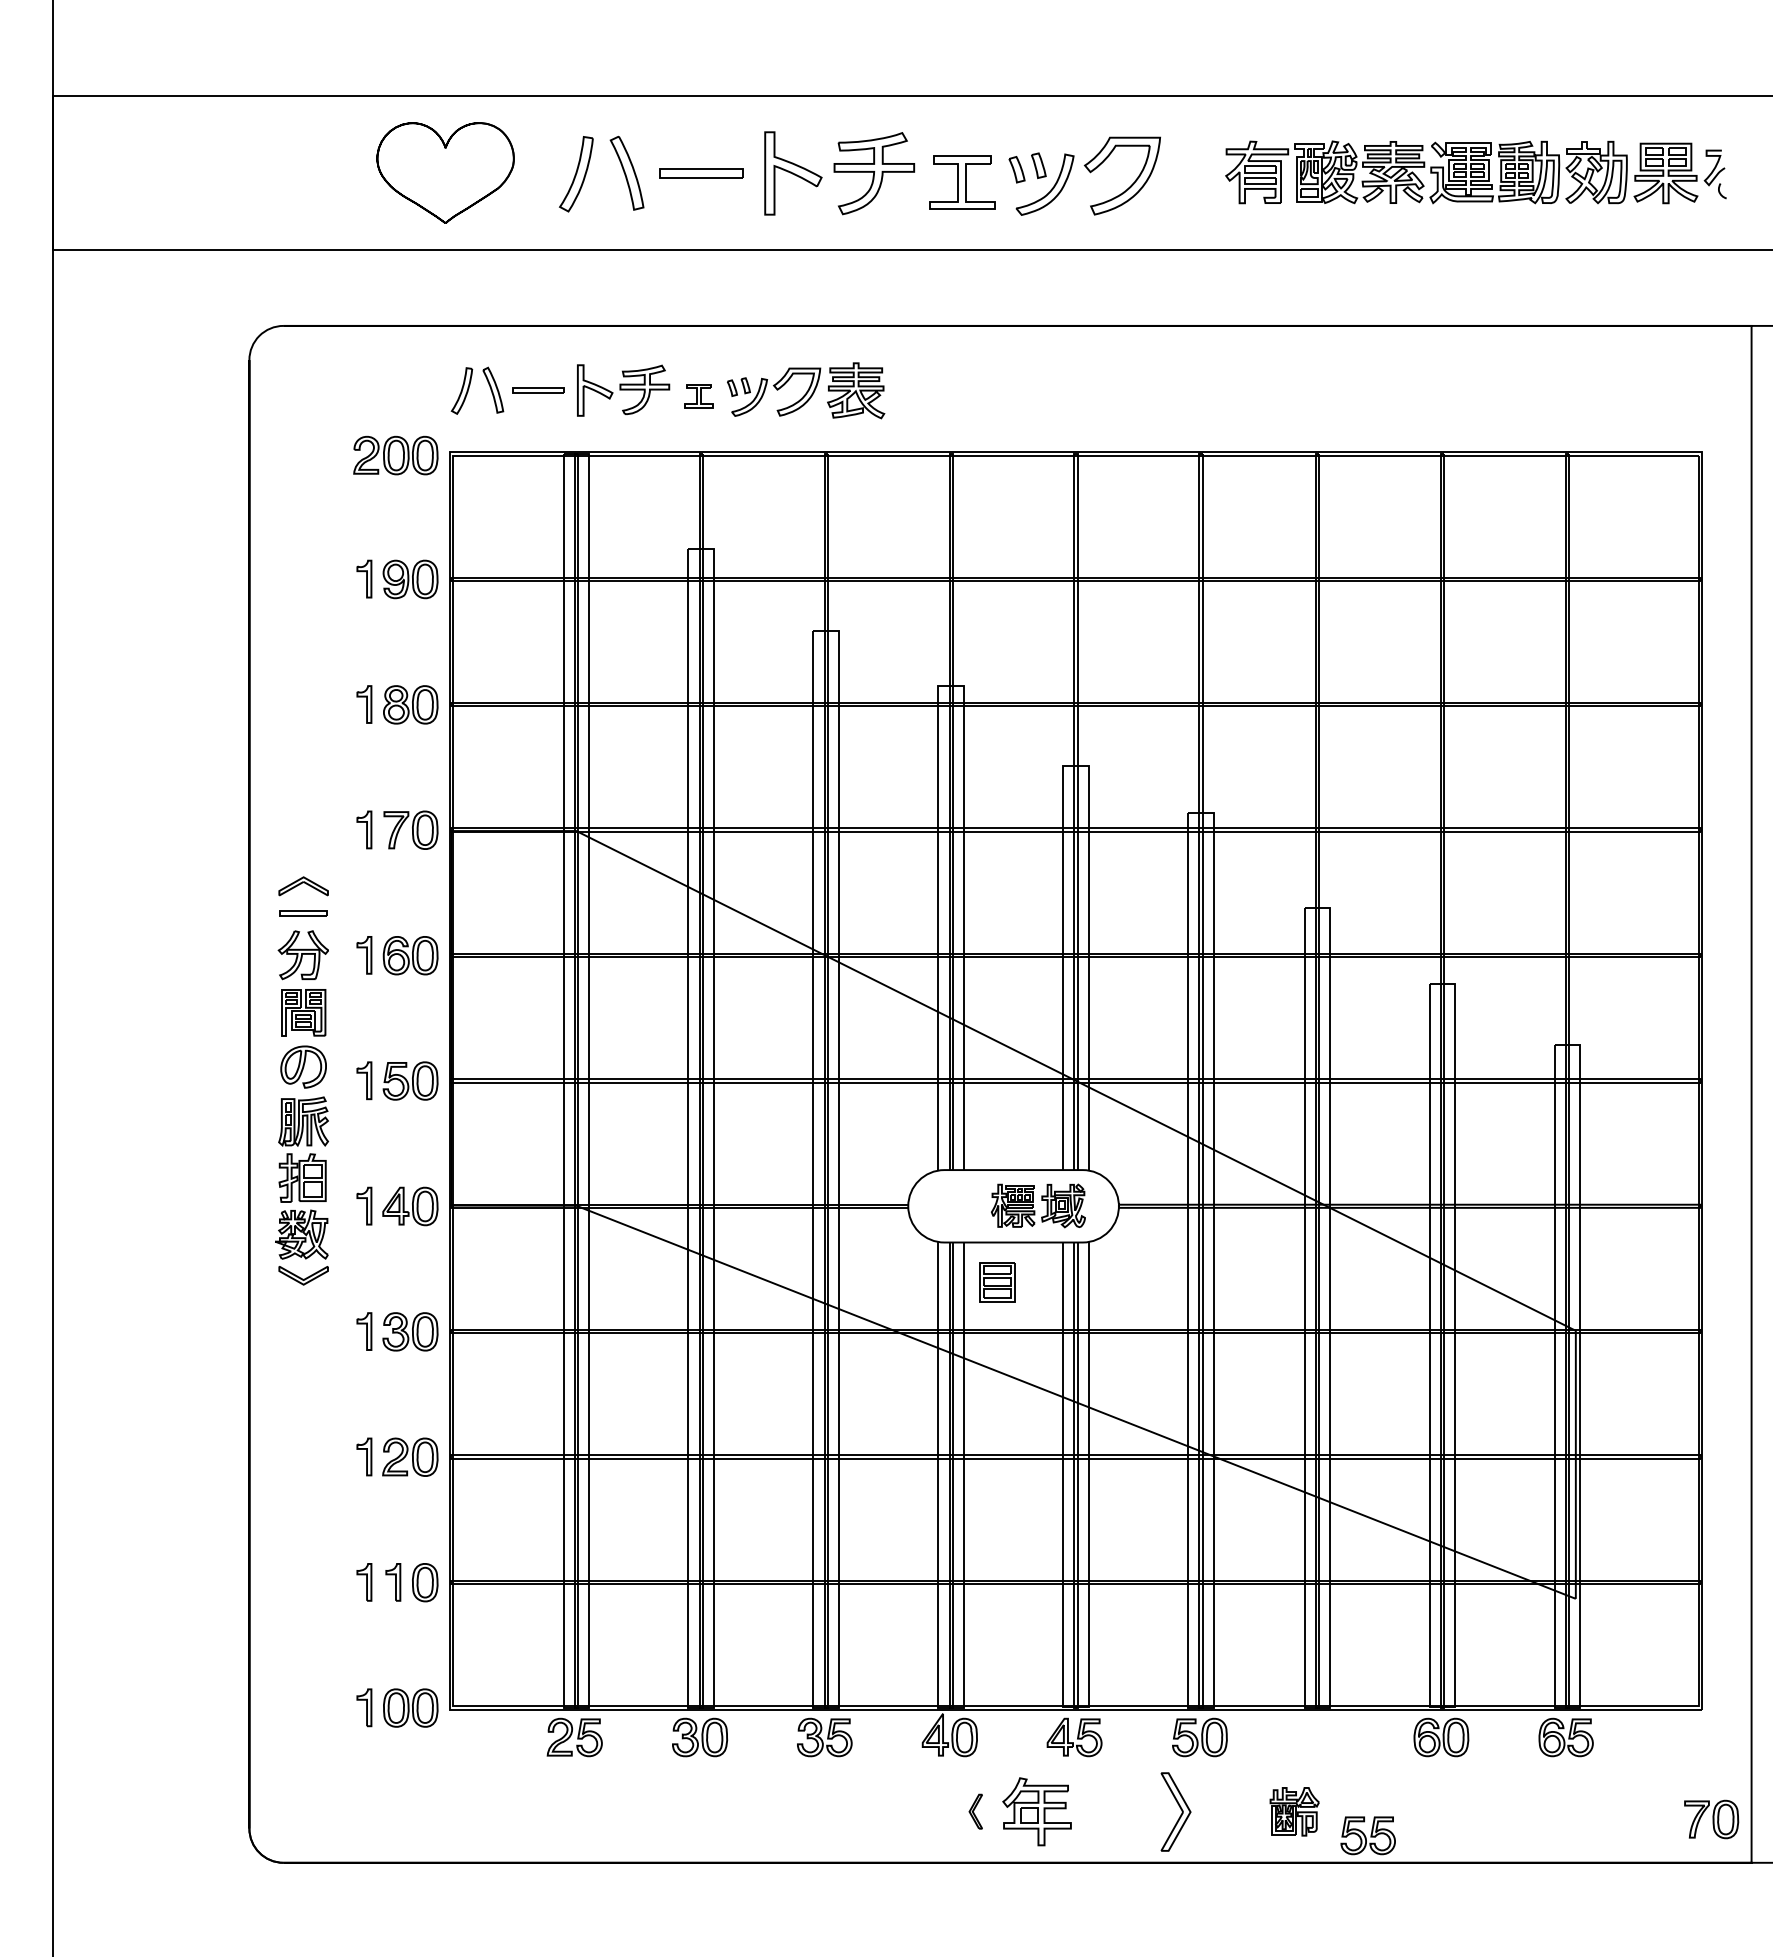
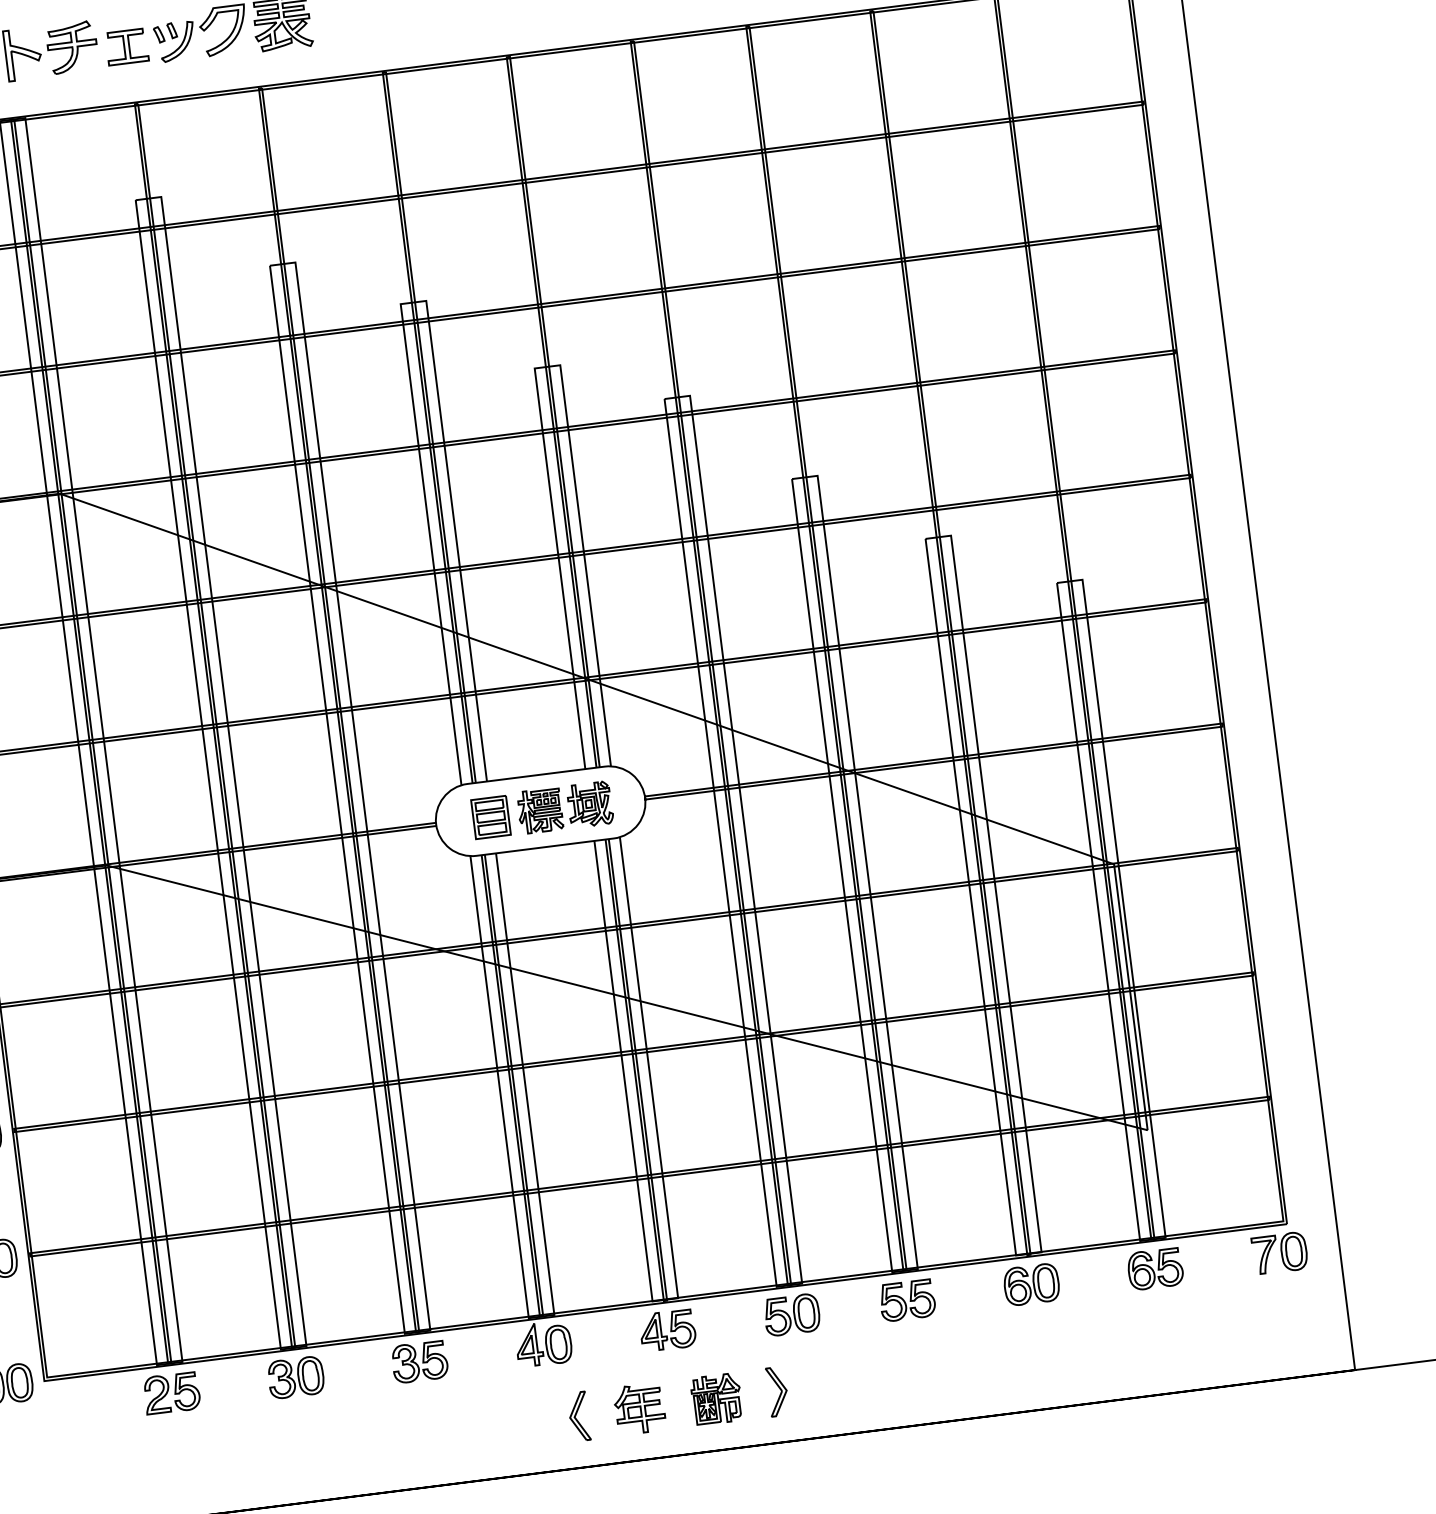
part: (698, 396) -> (126, 47), size x1.43
part: (997, 1282) -> (490, 817), moved
part: (975, 1811) -> (578, 1416), size x1.43
part: (1036, 1811) -> (639, 1408), size x0.71
part: (1175, 1811) -> (777, 1391), size x0.62
part: (1294, 1811) -> (716, 1399), moved
part: (1711, 1819) -> (1279, 1253), moved
part: (1367, 1835) -> (906, 1300), moved

